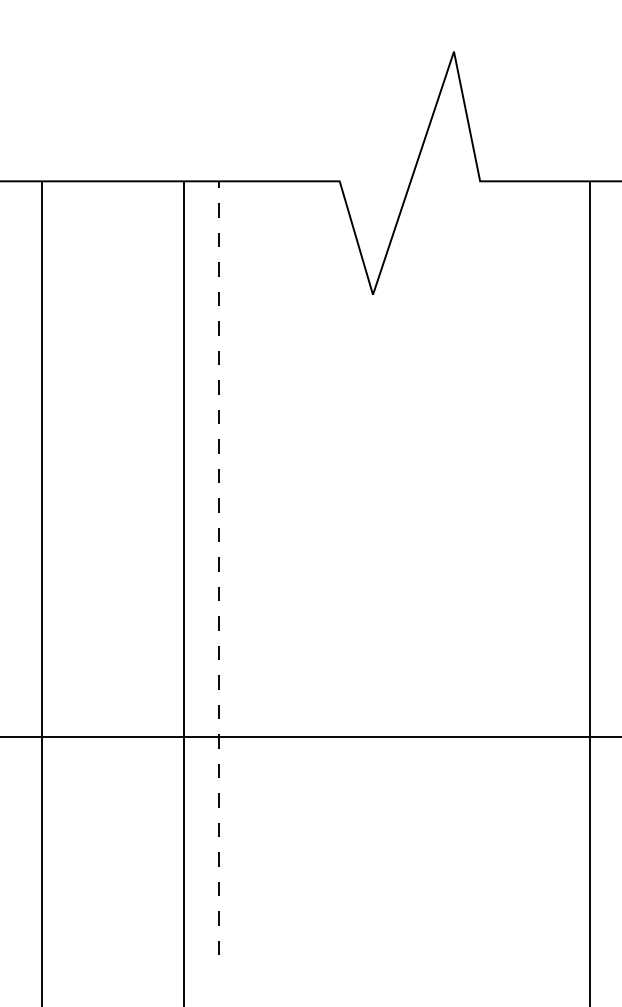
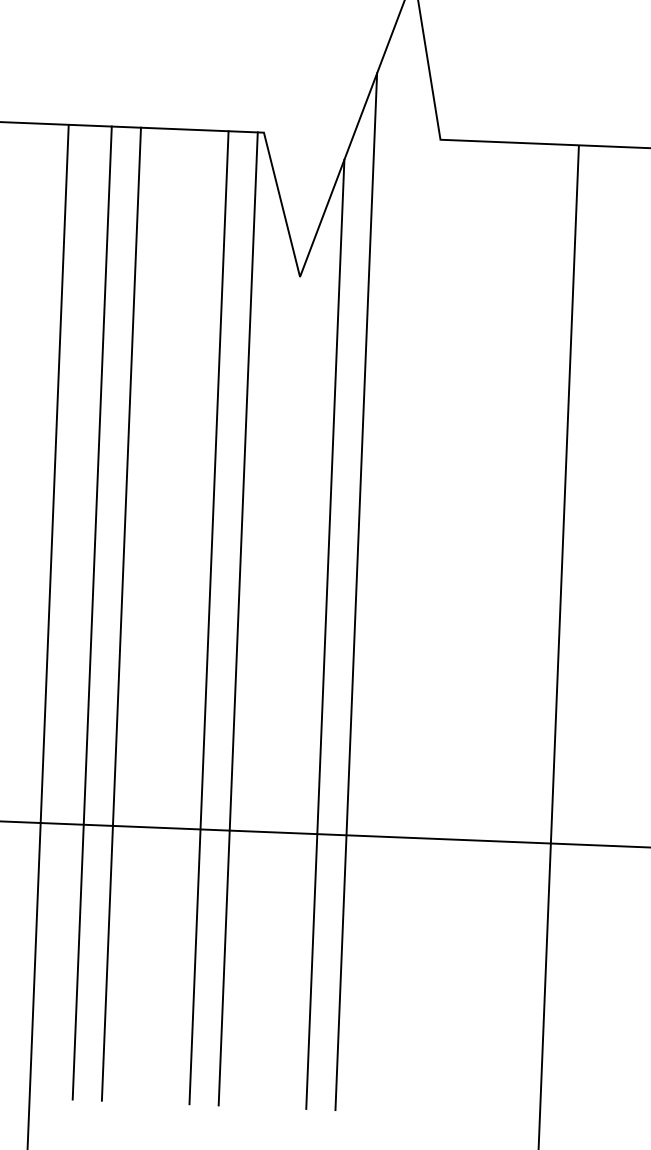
line: (427, 542) -> (356, 591), added
line: (218, 567) -> (92, 612), dashed -> solid
line: (241, 568) -> (120, 614), added
line: (311, 568) -> (208, 617), added
line: (334, 568) -> (237, 619), added
line: (404, 577) -> (325, 633), added

